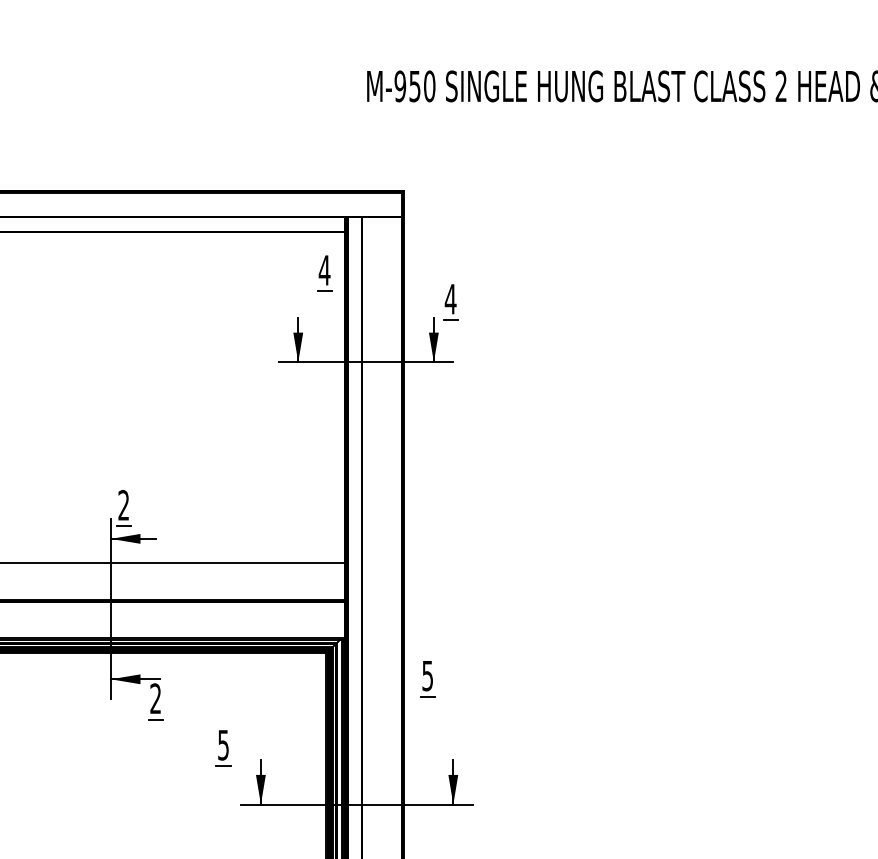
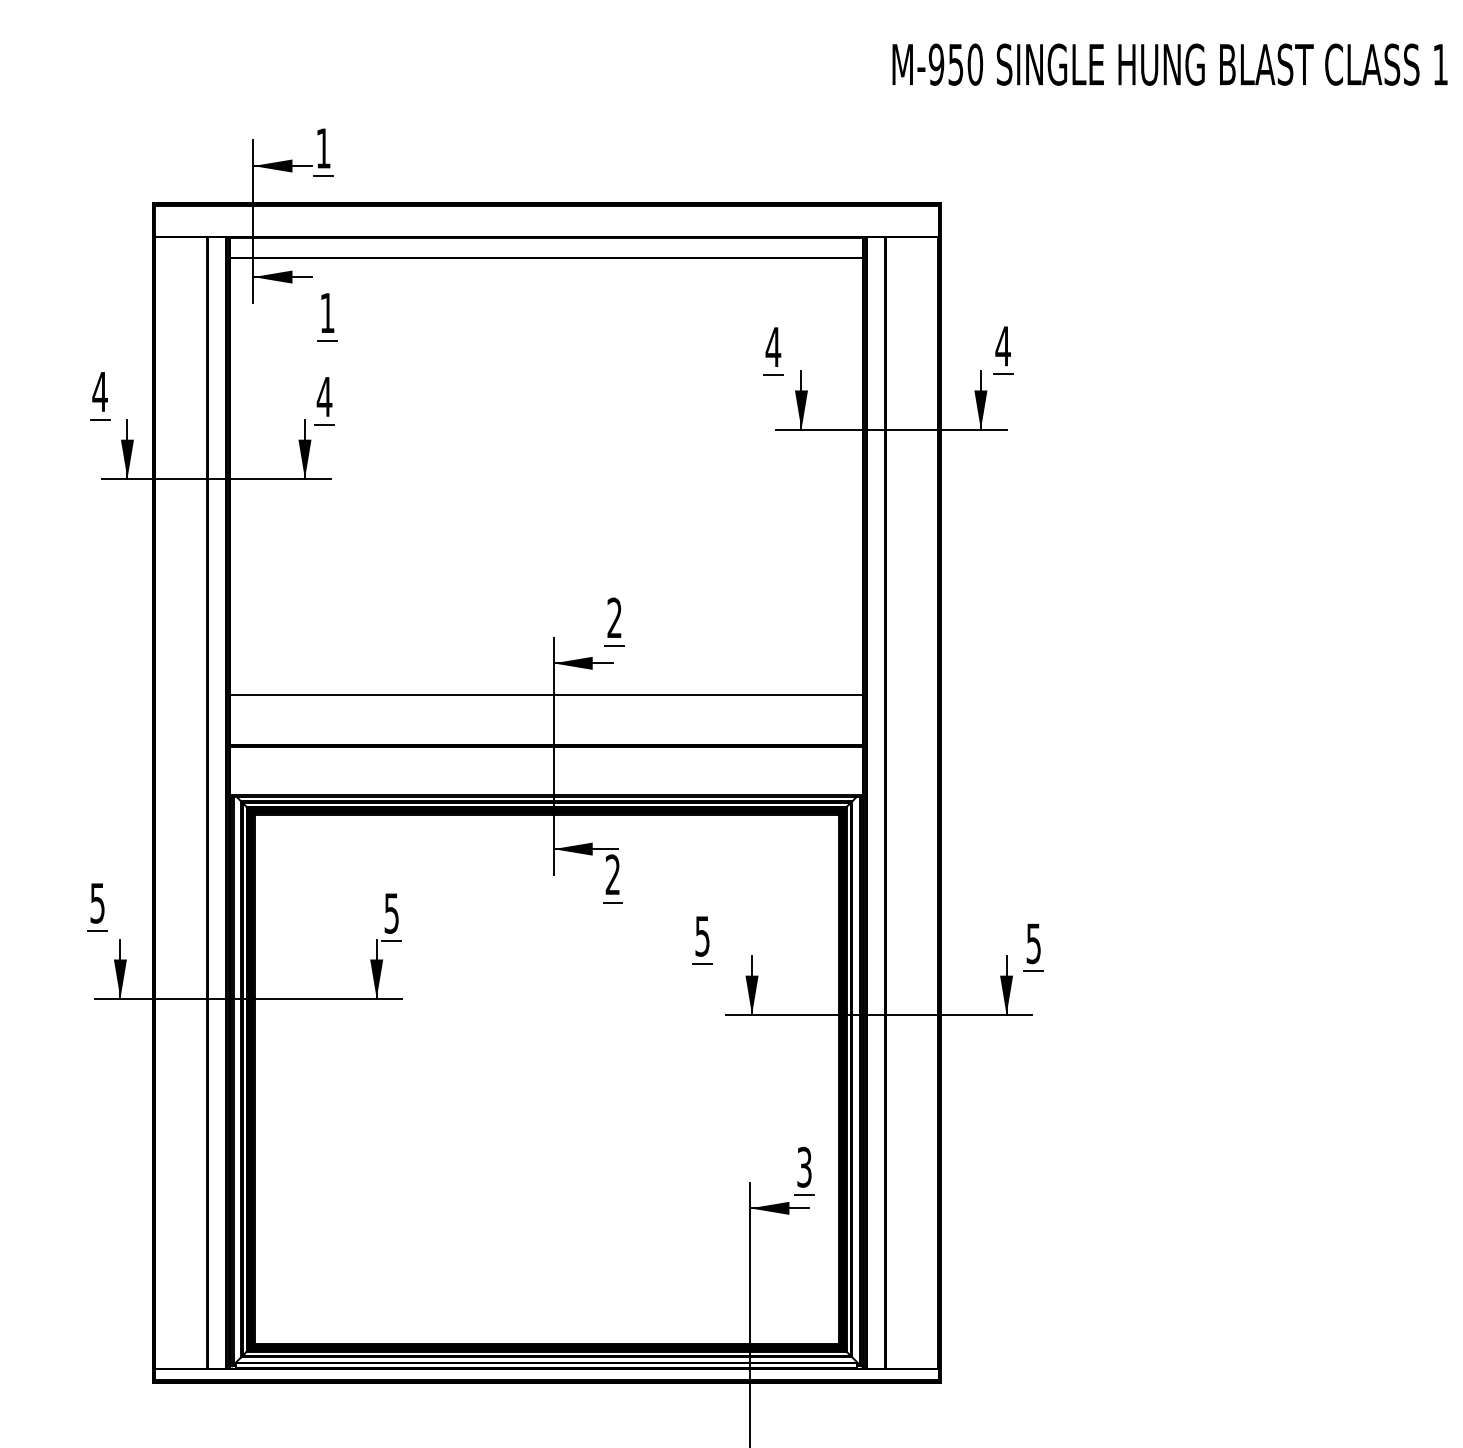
text: (781, 86) -> (1440, 64), 2 -> 1
part: (324, 273) -> (773, 351), moved
part: (123, 508) -> (614, 621), moved
part: (427, 678) -> (1033, 947), moved

